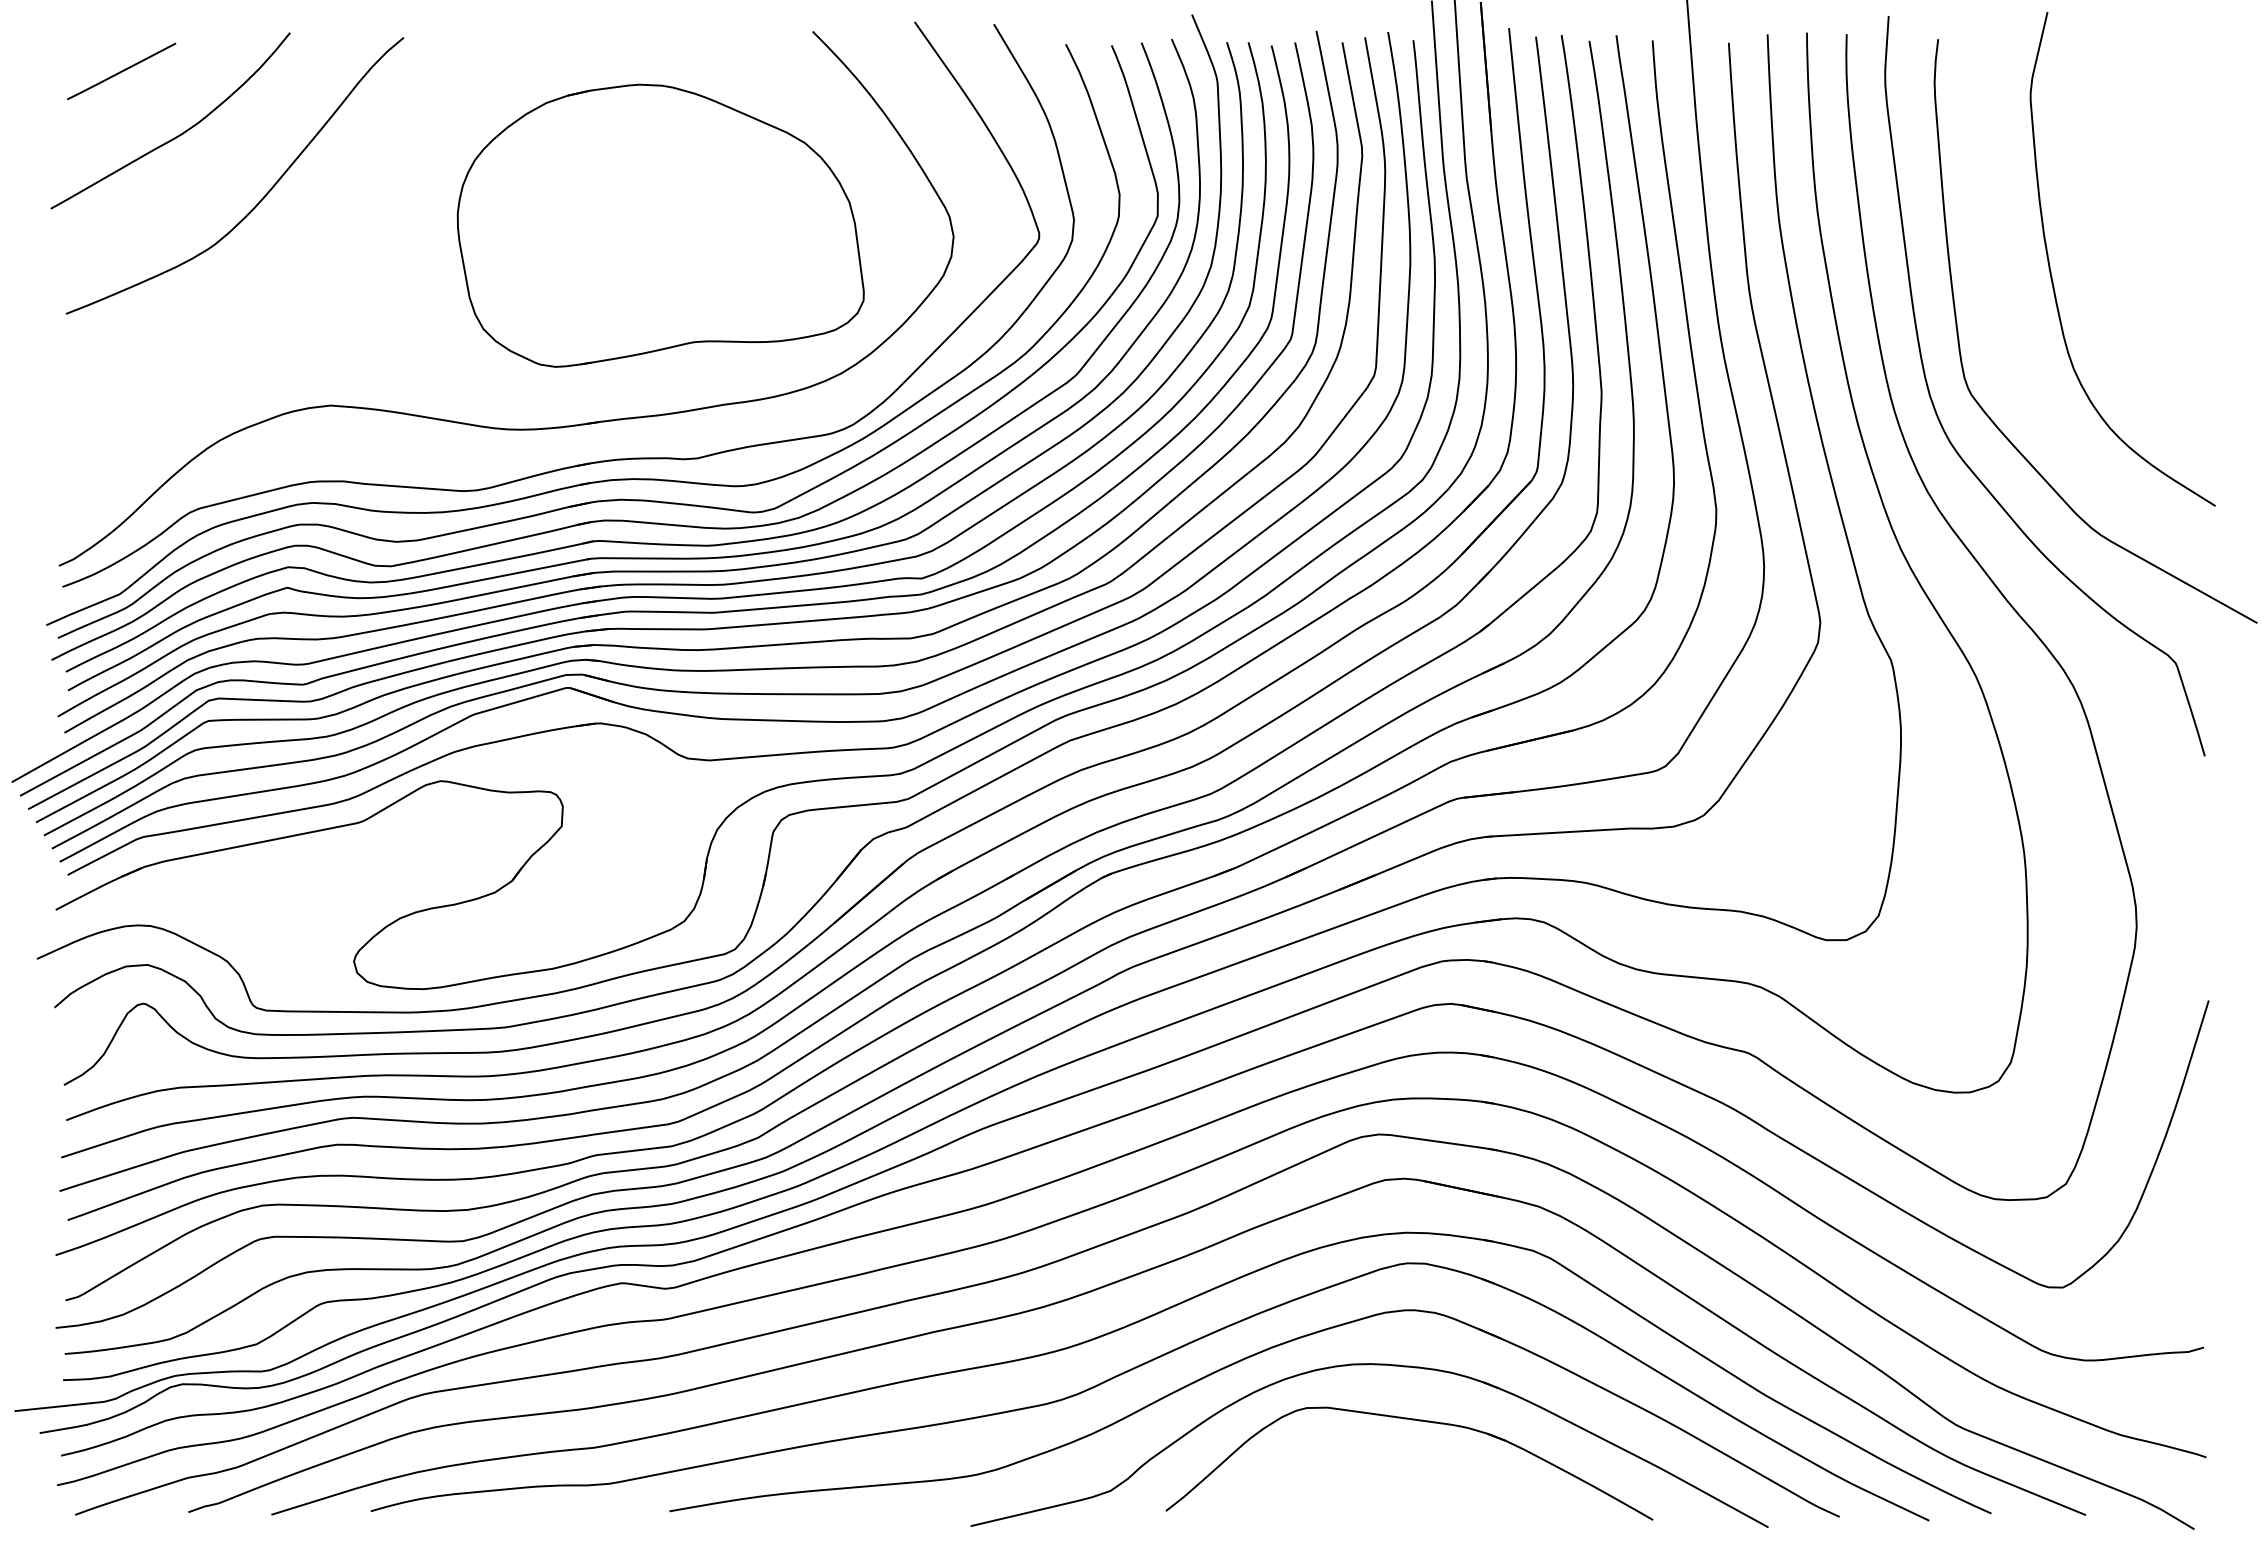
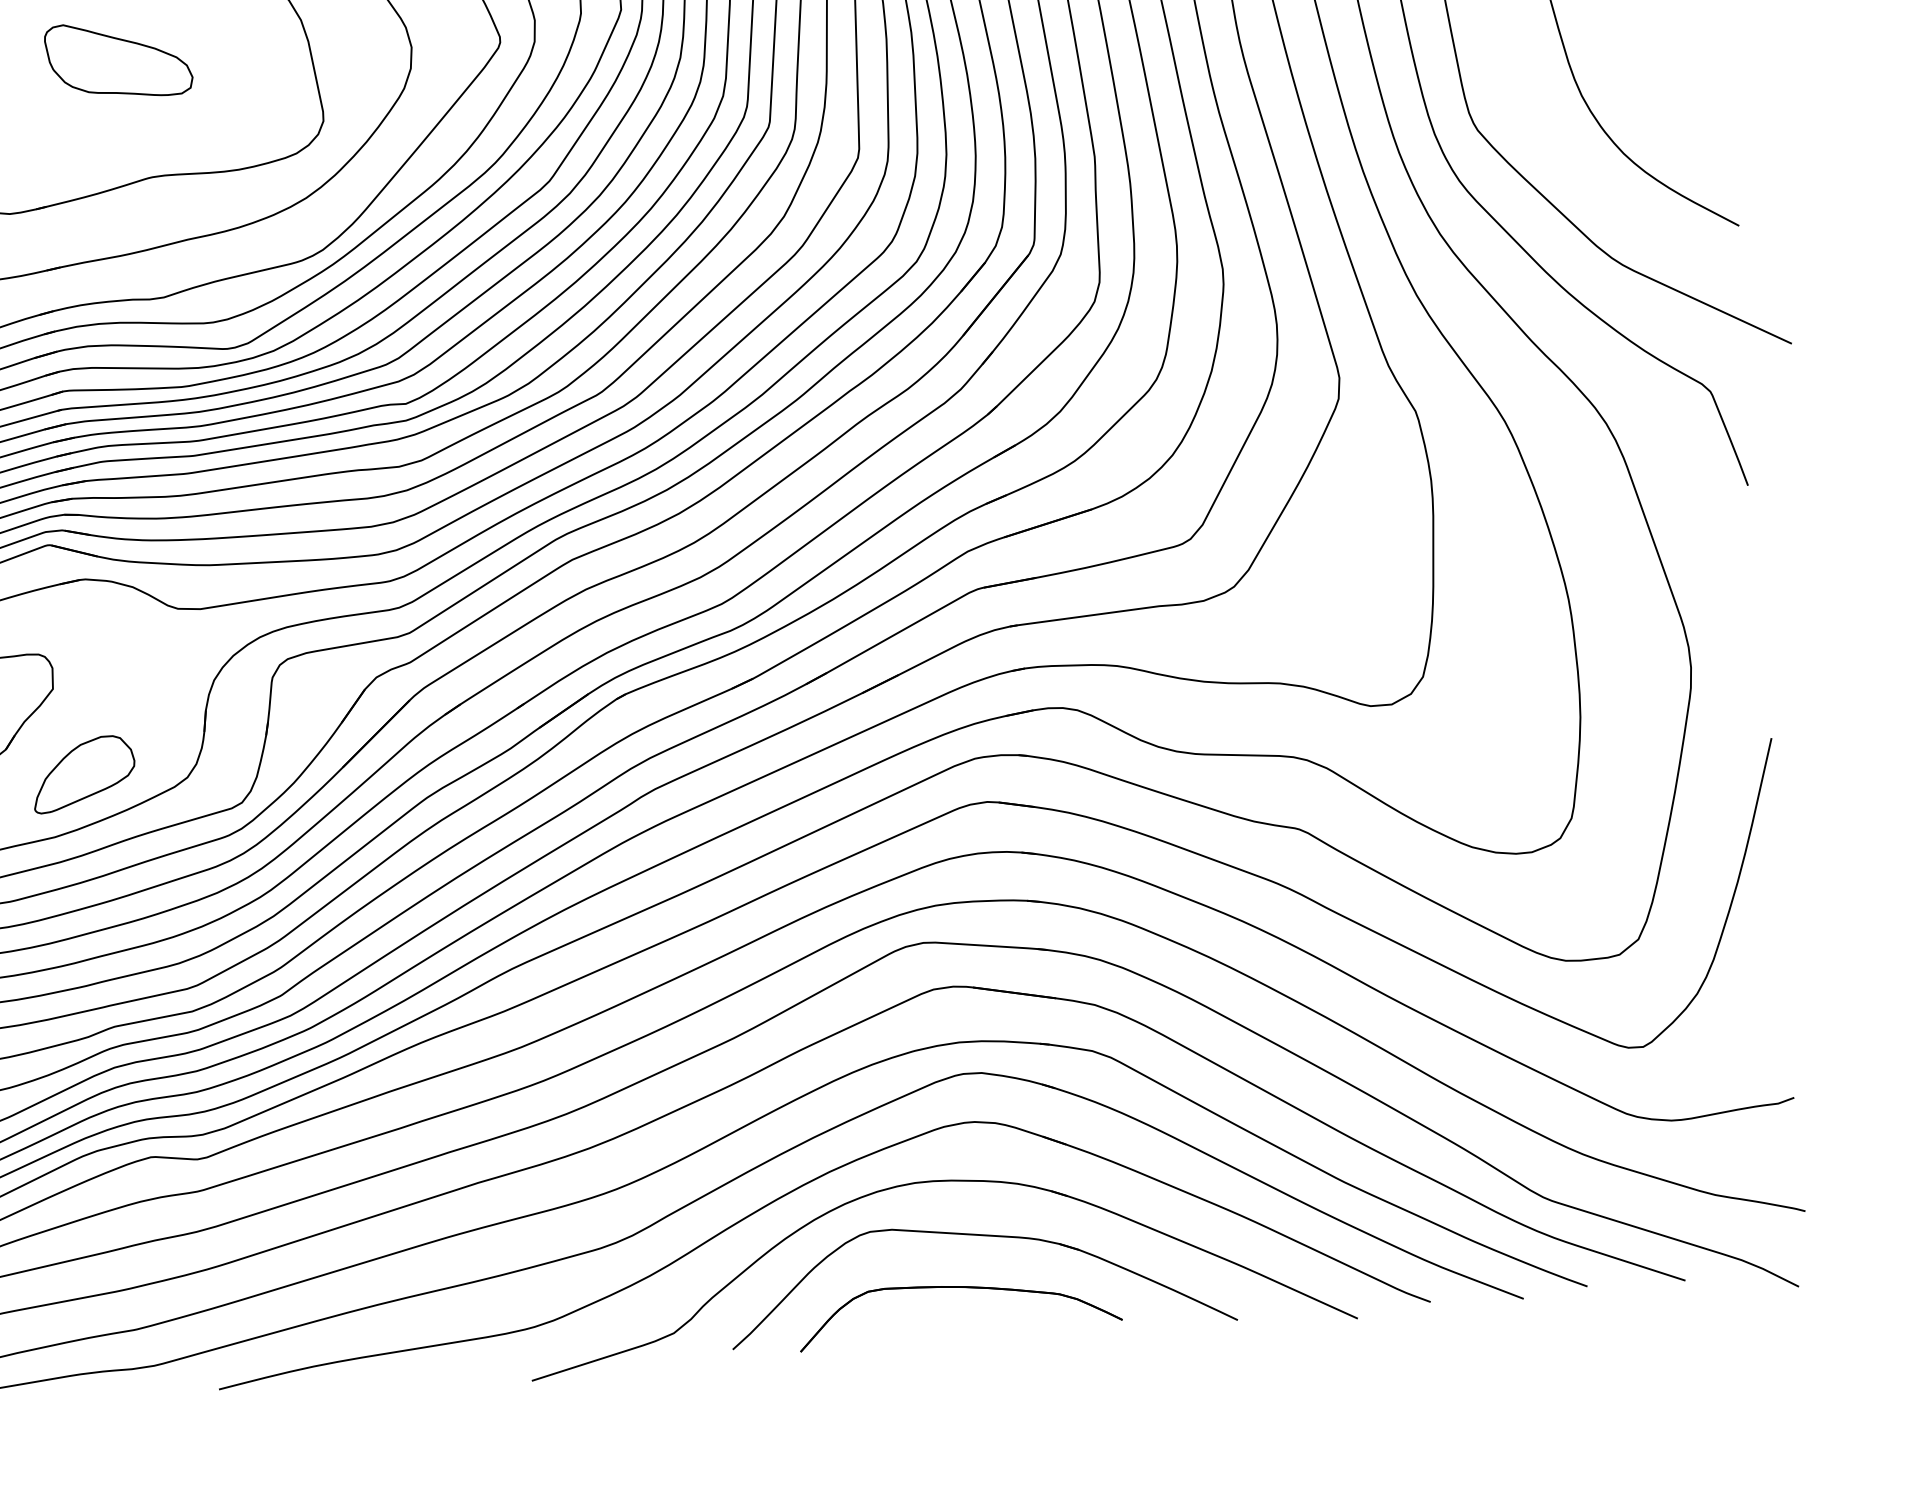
part: (671, 226) -> (118, 59), added
part: (584, 909) -> (83, 773), added
part: (1386, 1468) -> (957, 1288), added

